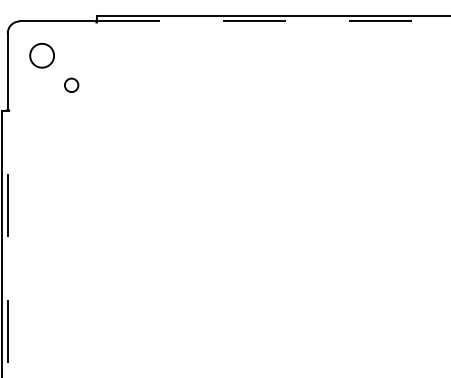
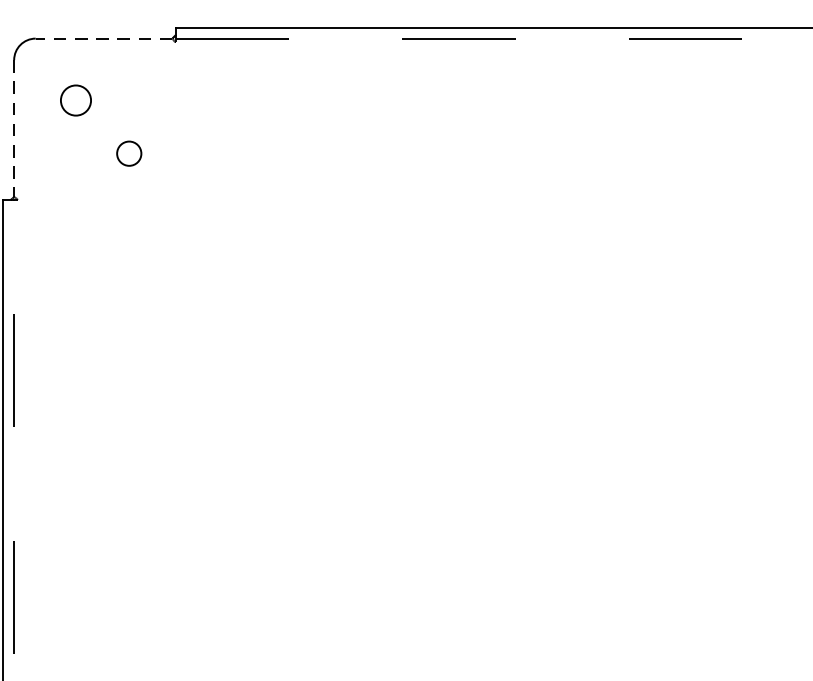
line: (57, 21) -> (103, 38), solid -> dashed
circle: (41, 55) -> (74, 99), size x0.7
line: (7, 71) -> (13, 128), solid -> dashed

